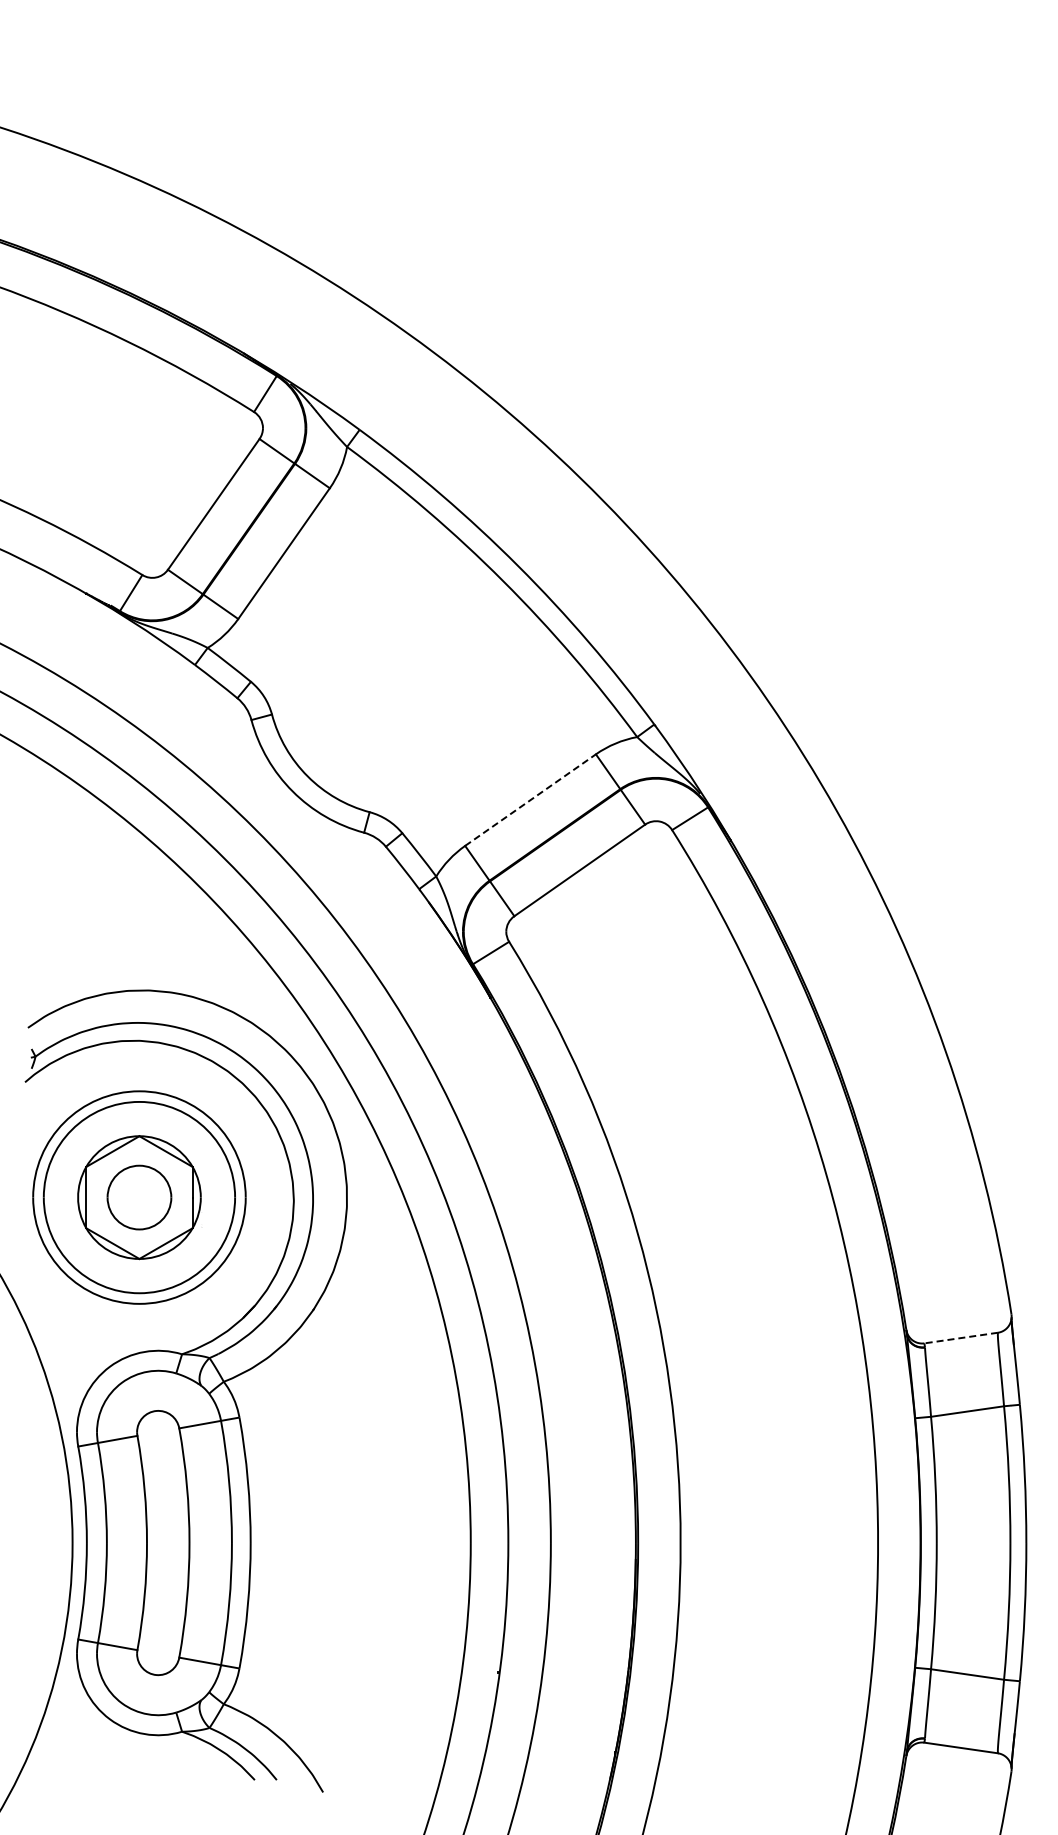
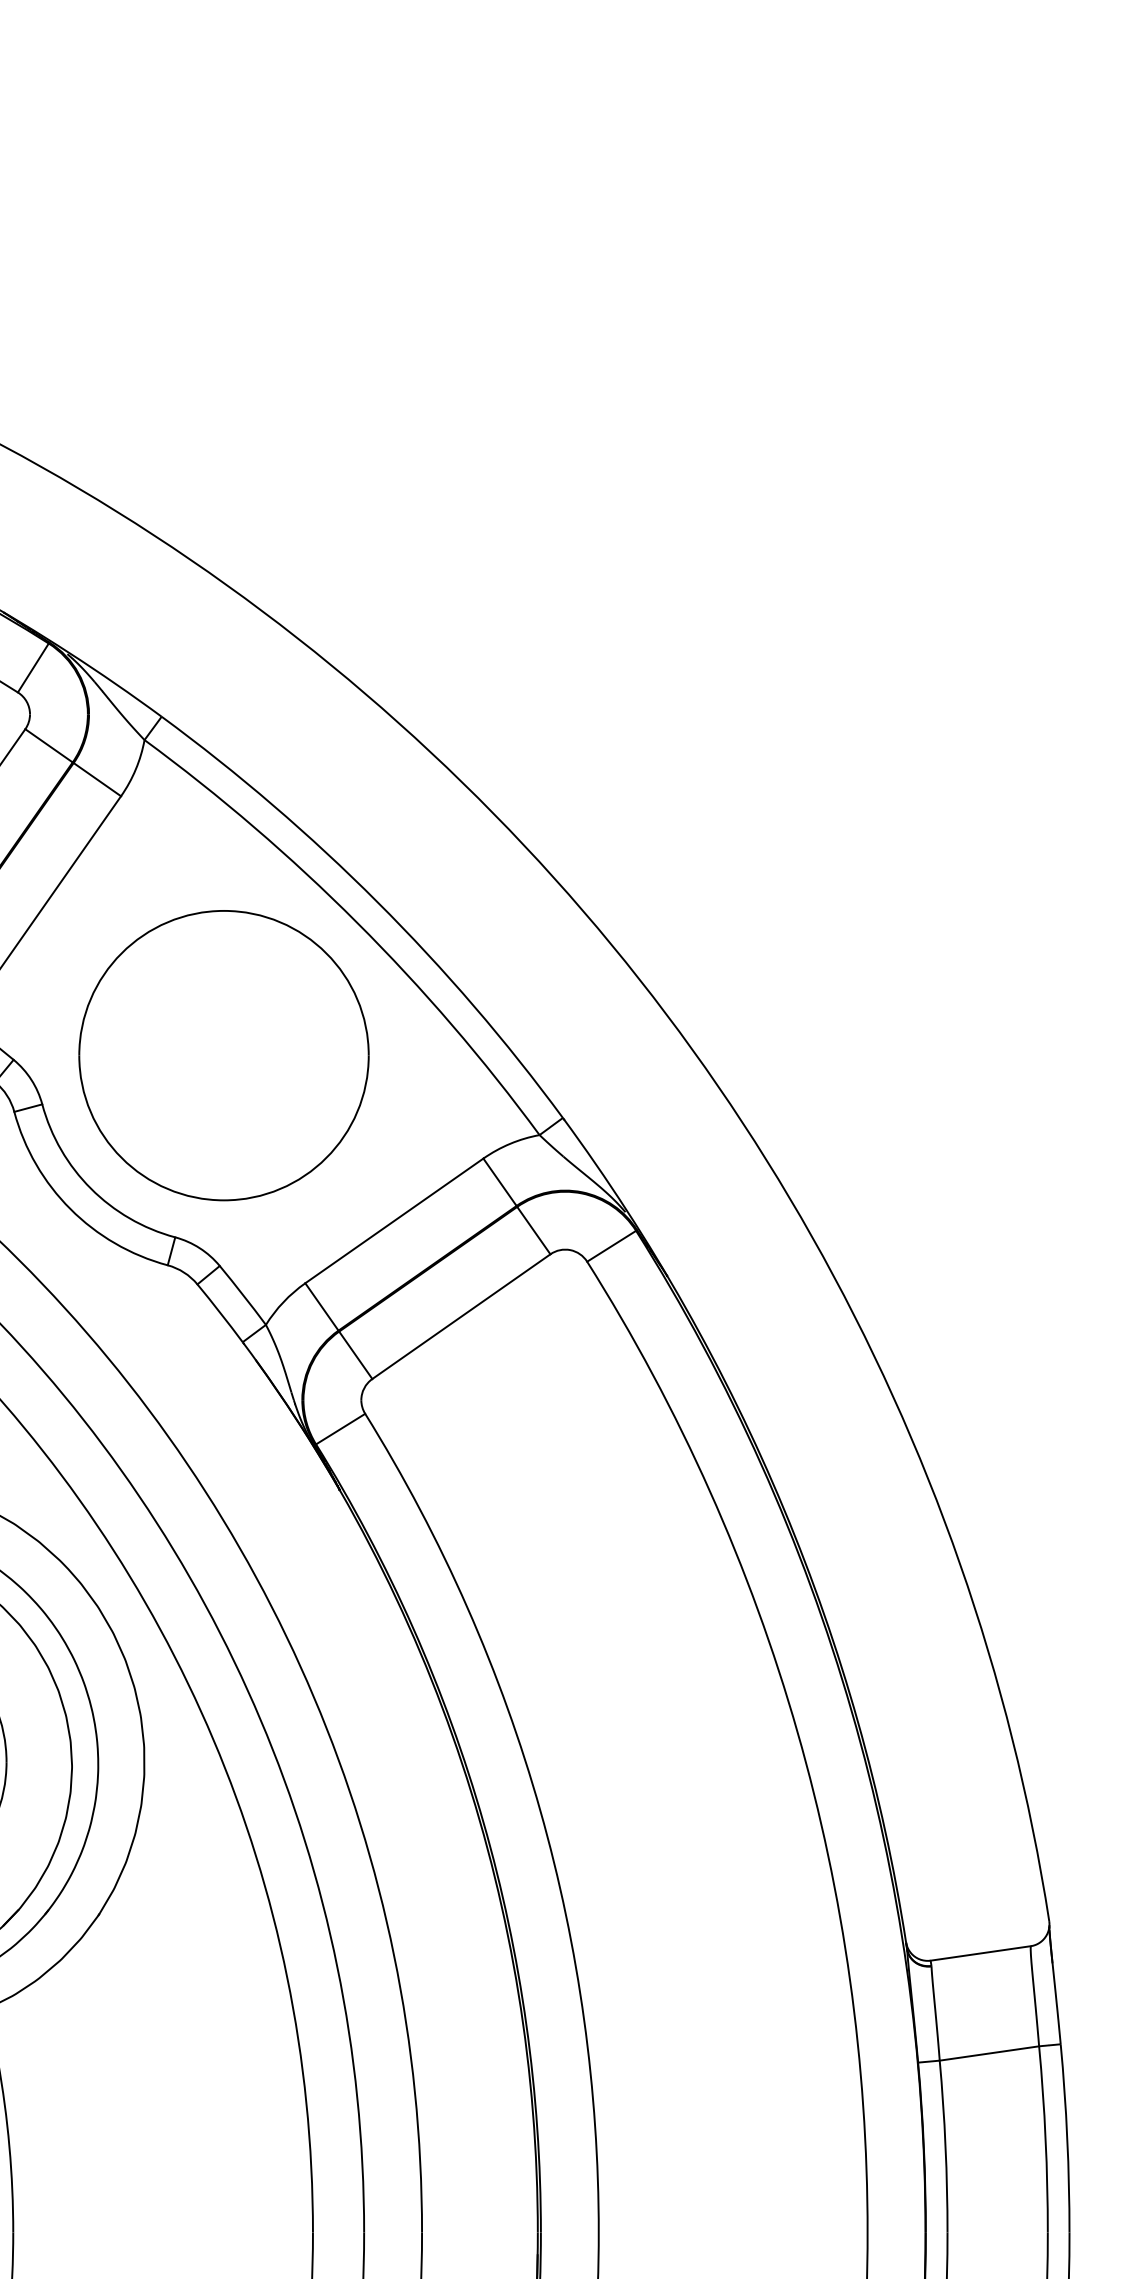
part: (405, 678) -> (224, 1055), added
line: (530, 800) -> (394, 1221), dashed -> solid
line: (960, 1338) -> (979, 1954), dashed -> solid

